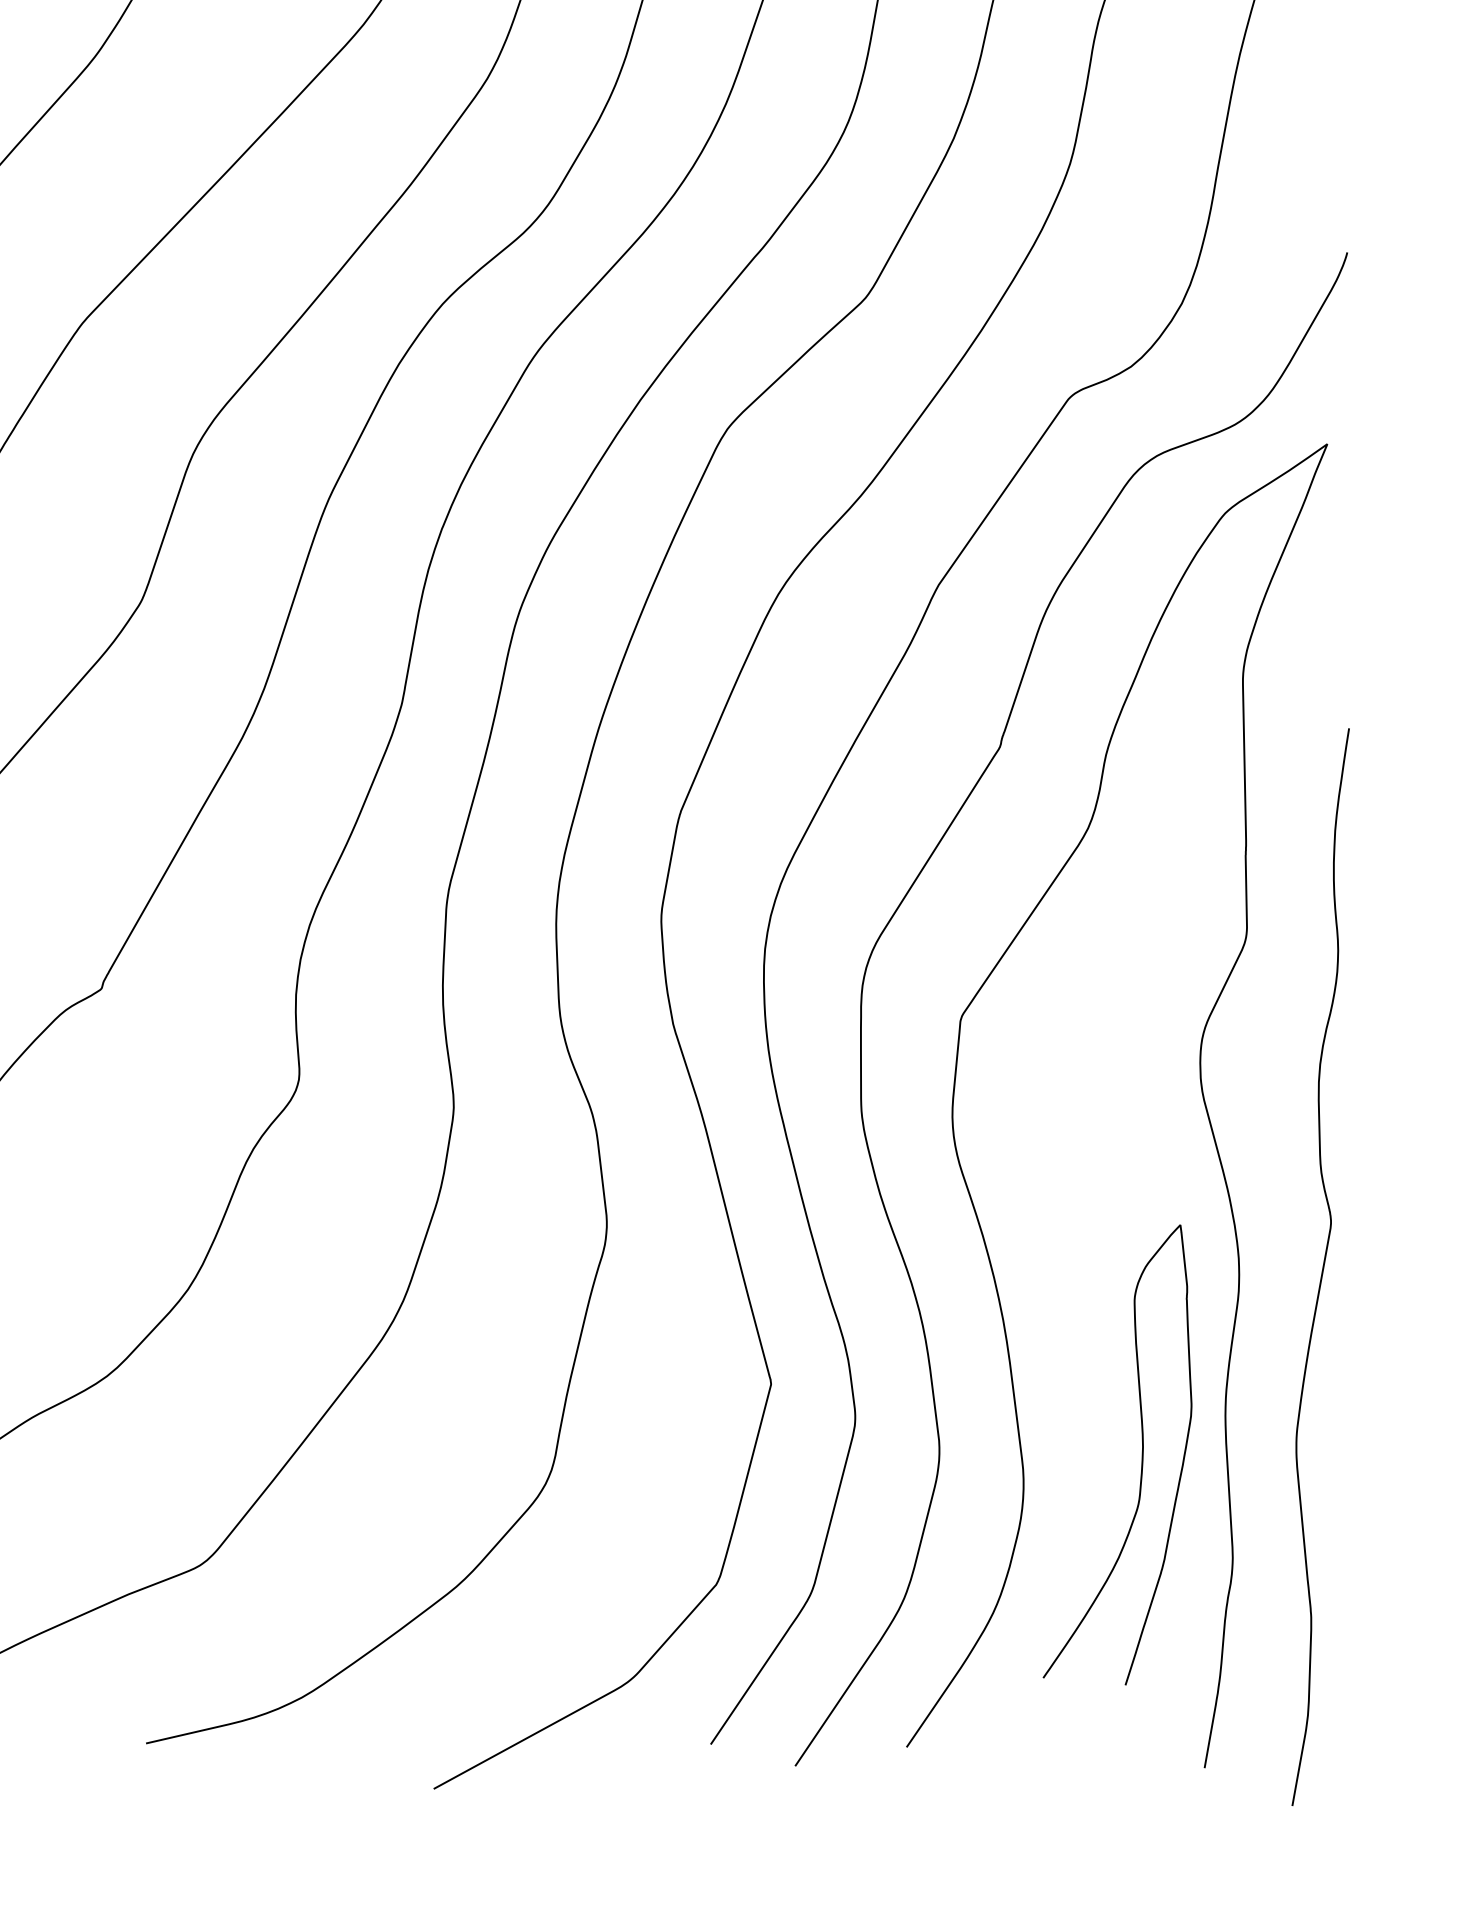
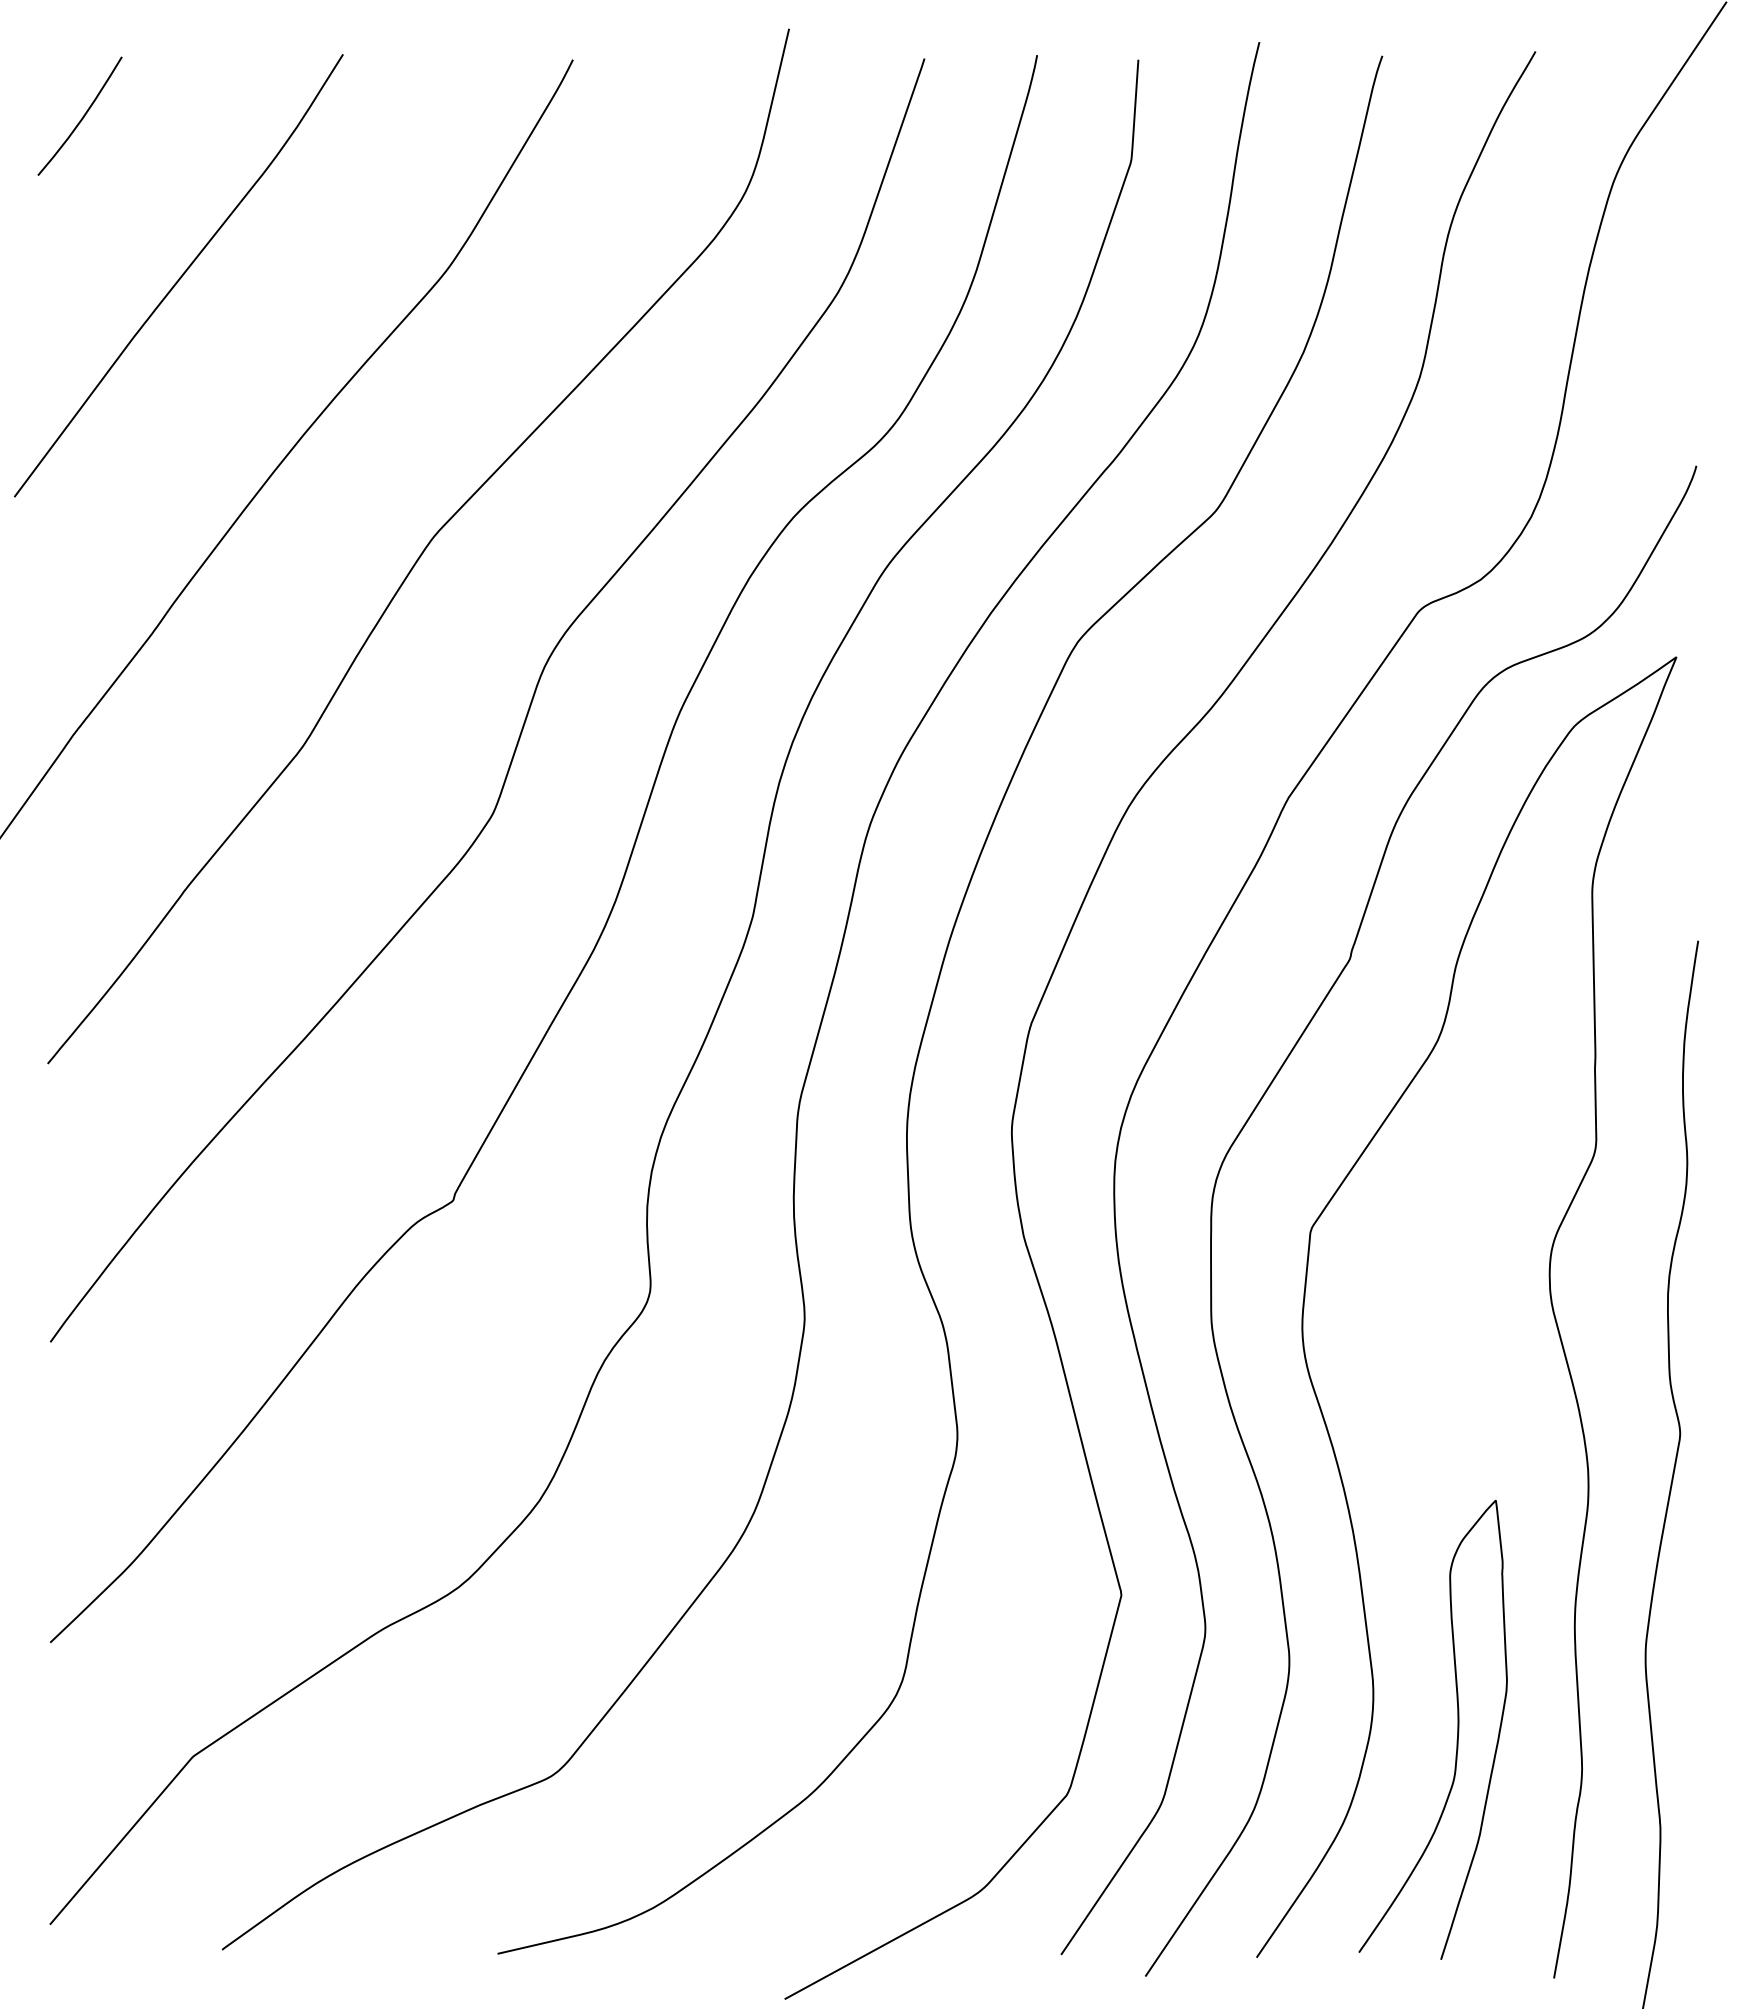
curve: (1141, 1454) -> (1457, 1729), moved

